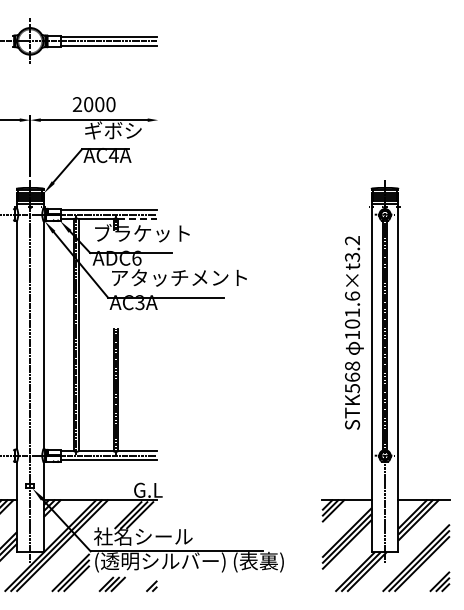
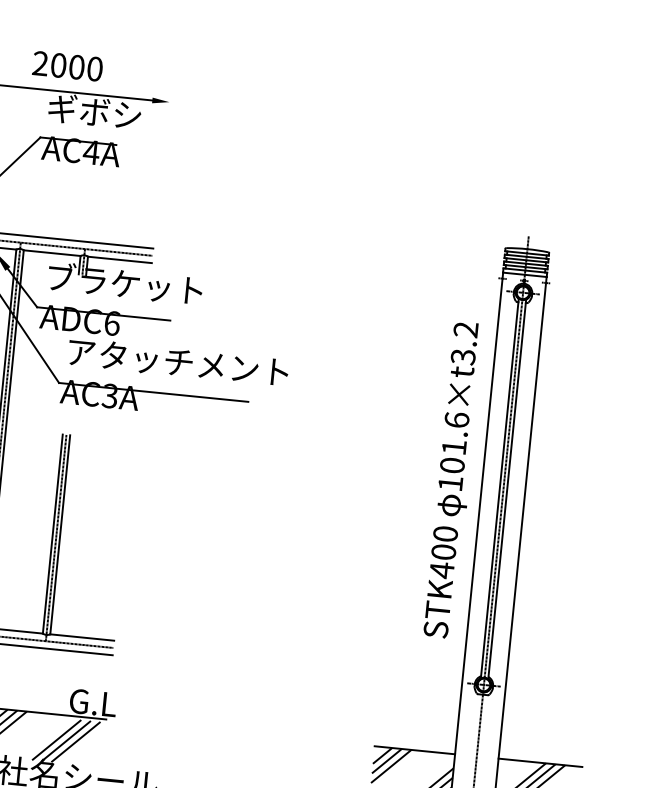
line: (137, 219) -> (119, 260), dashed -> solid
text: (352, 377) -> (443, 552), STK568 -> STK400

